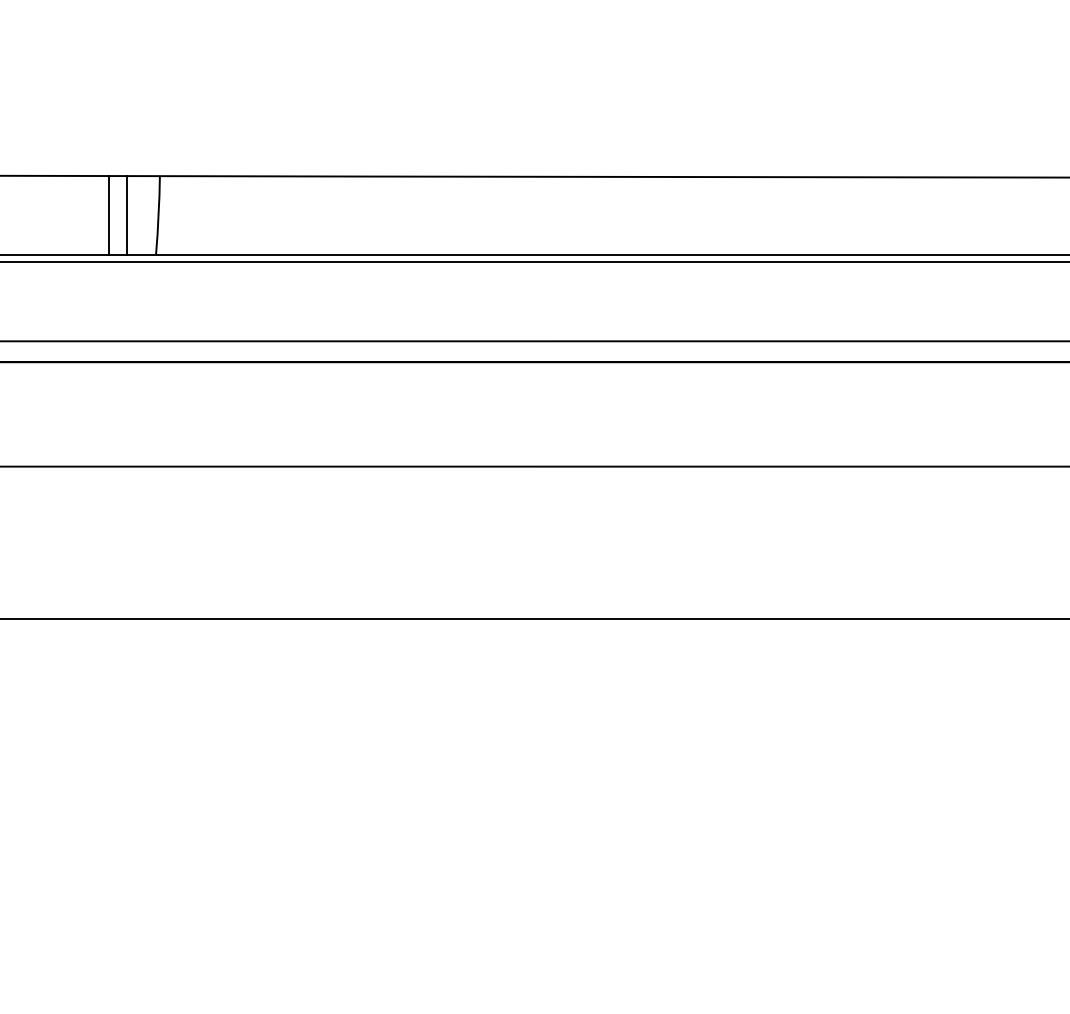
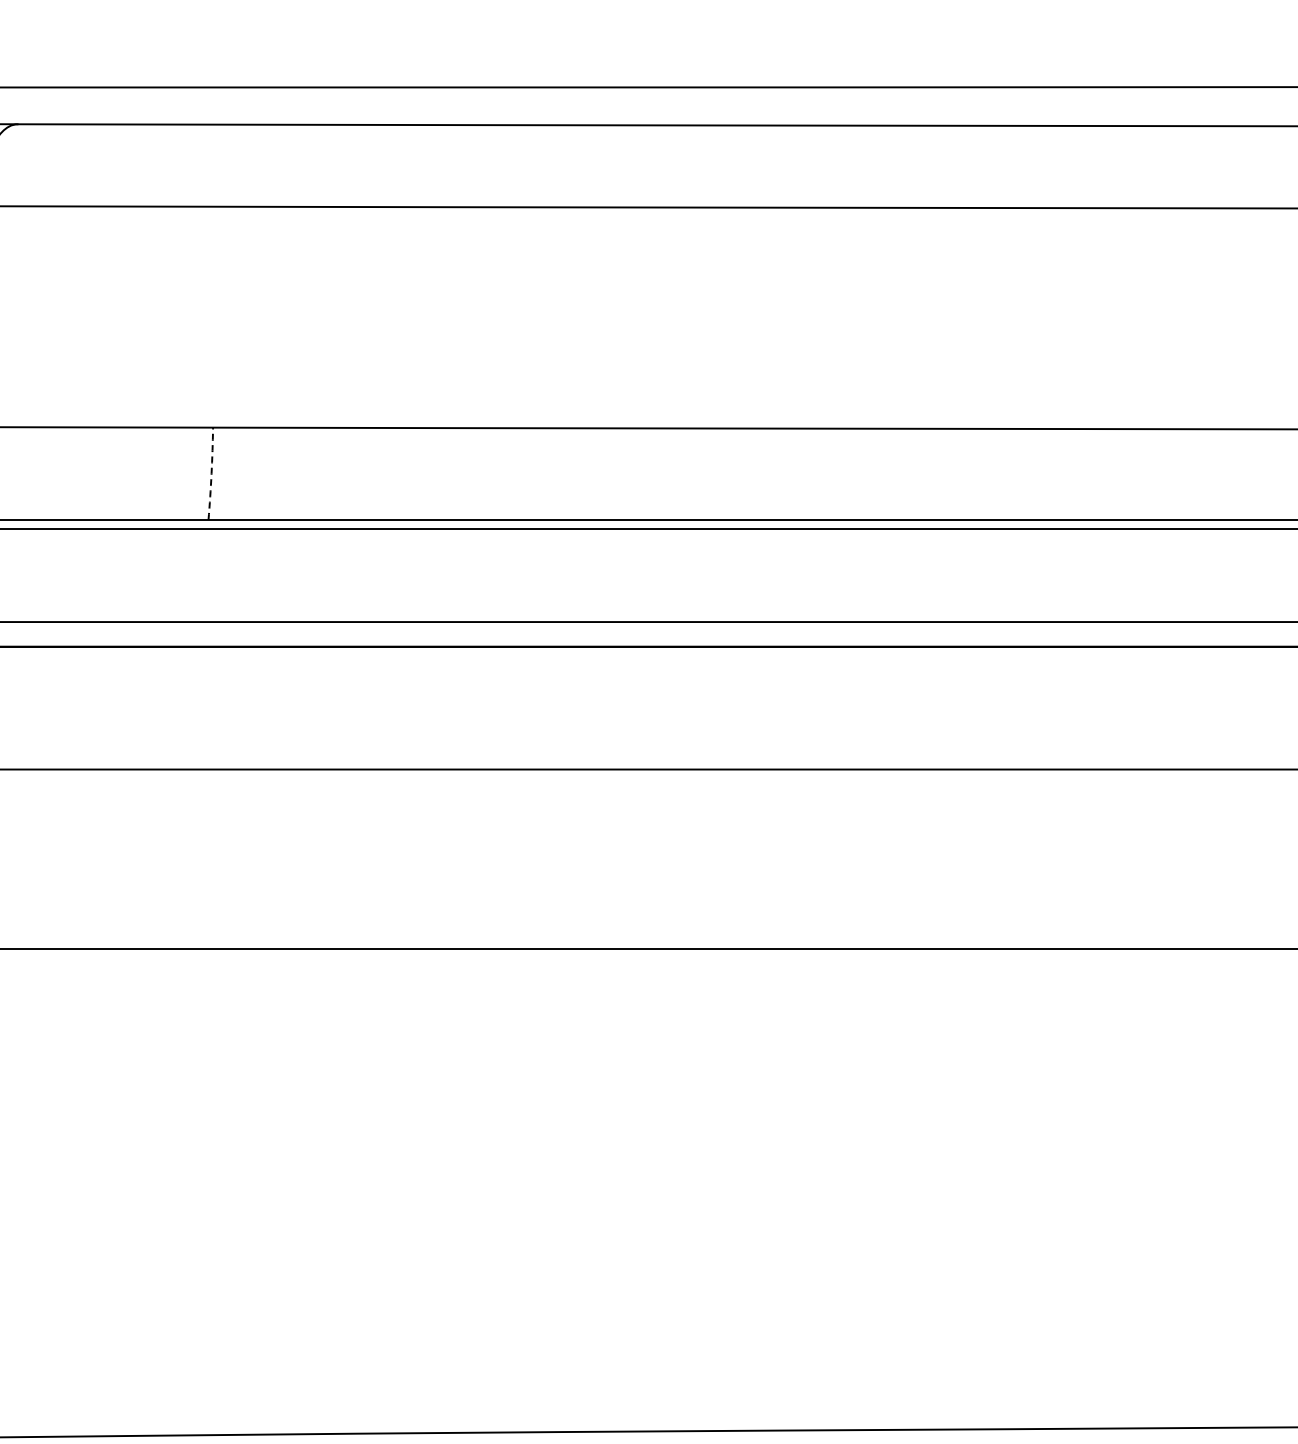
line: (109, 215) -> (153, 473), removed
line: (127, 215) -> (174, 473), removed
arc: (158, 215) -> (211, 473), solid -> dashed

